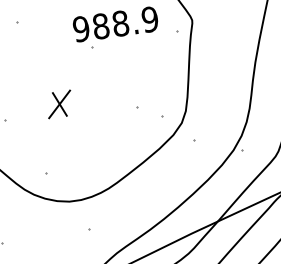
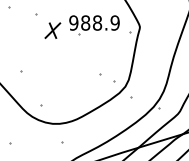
part: (58, 104) -> (52, 30), moved

